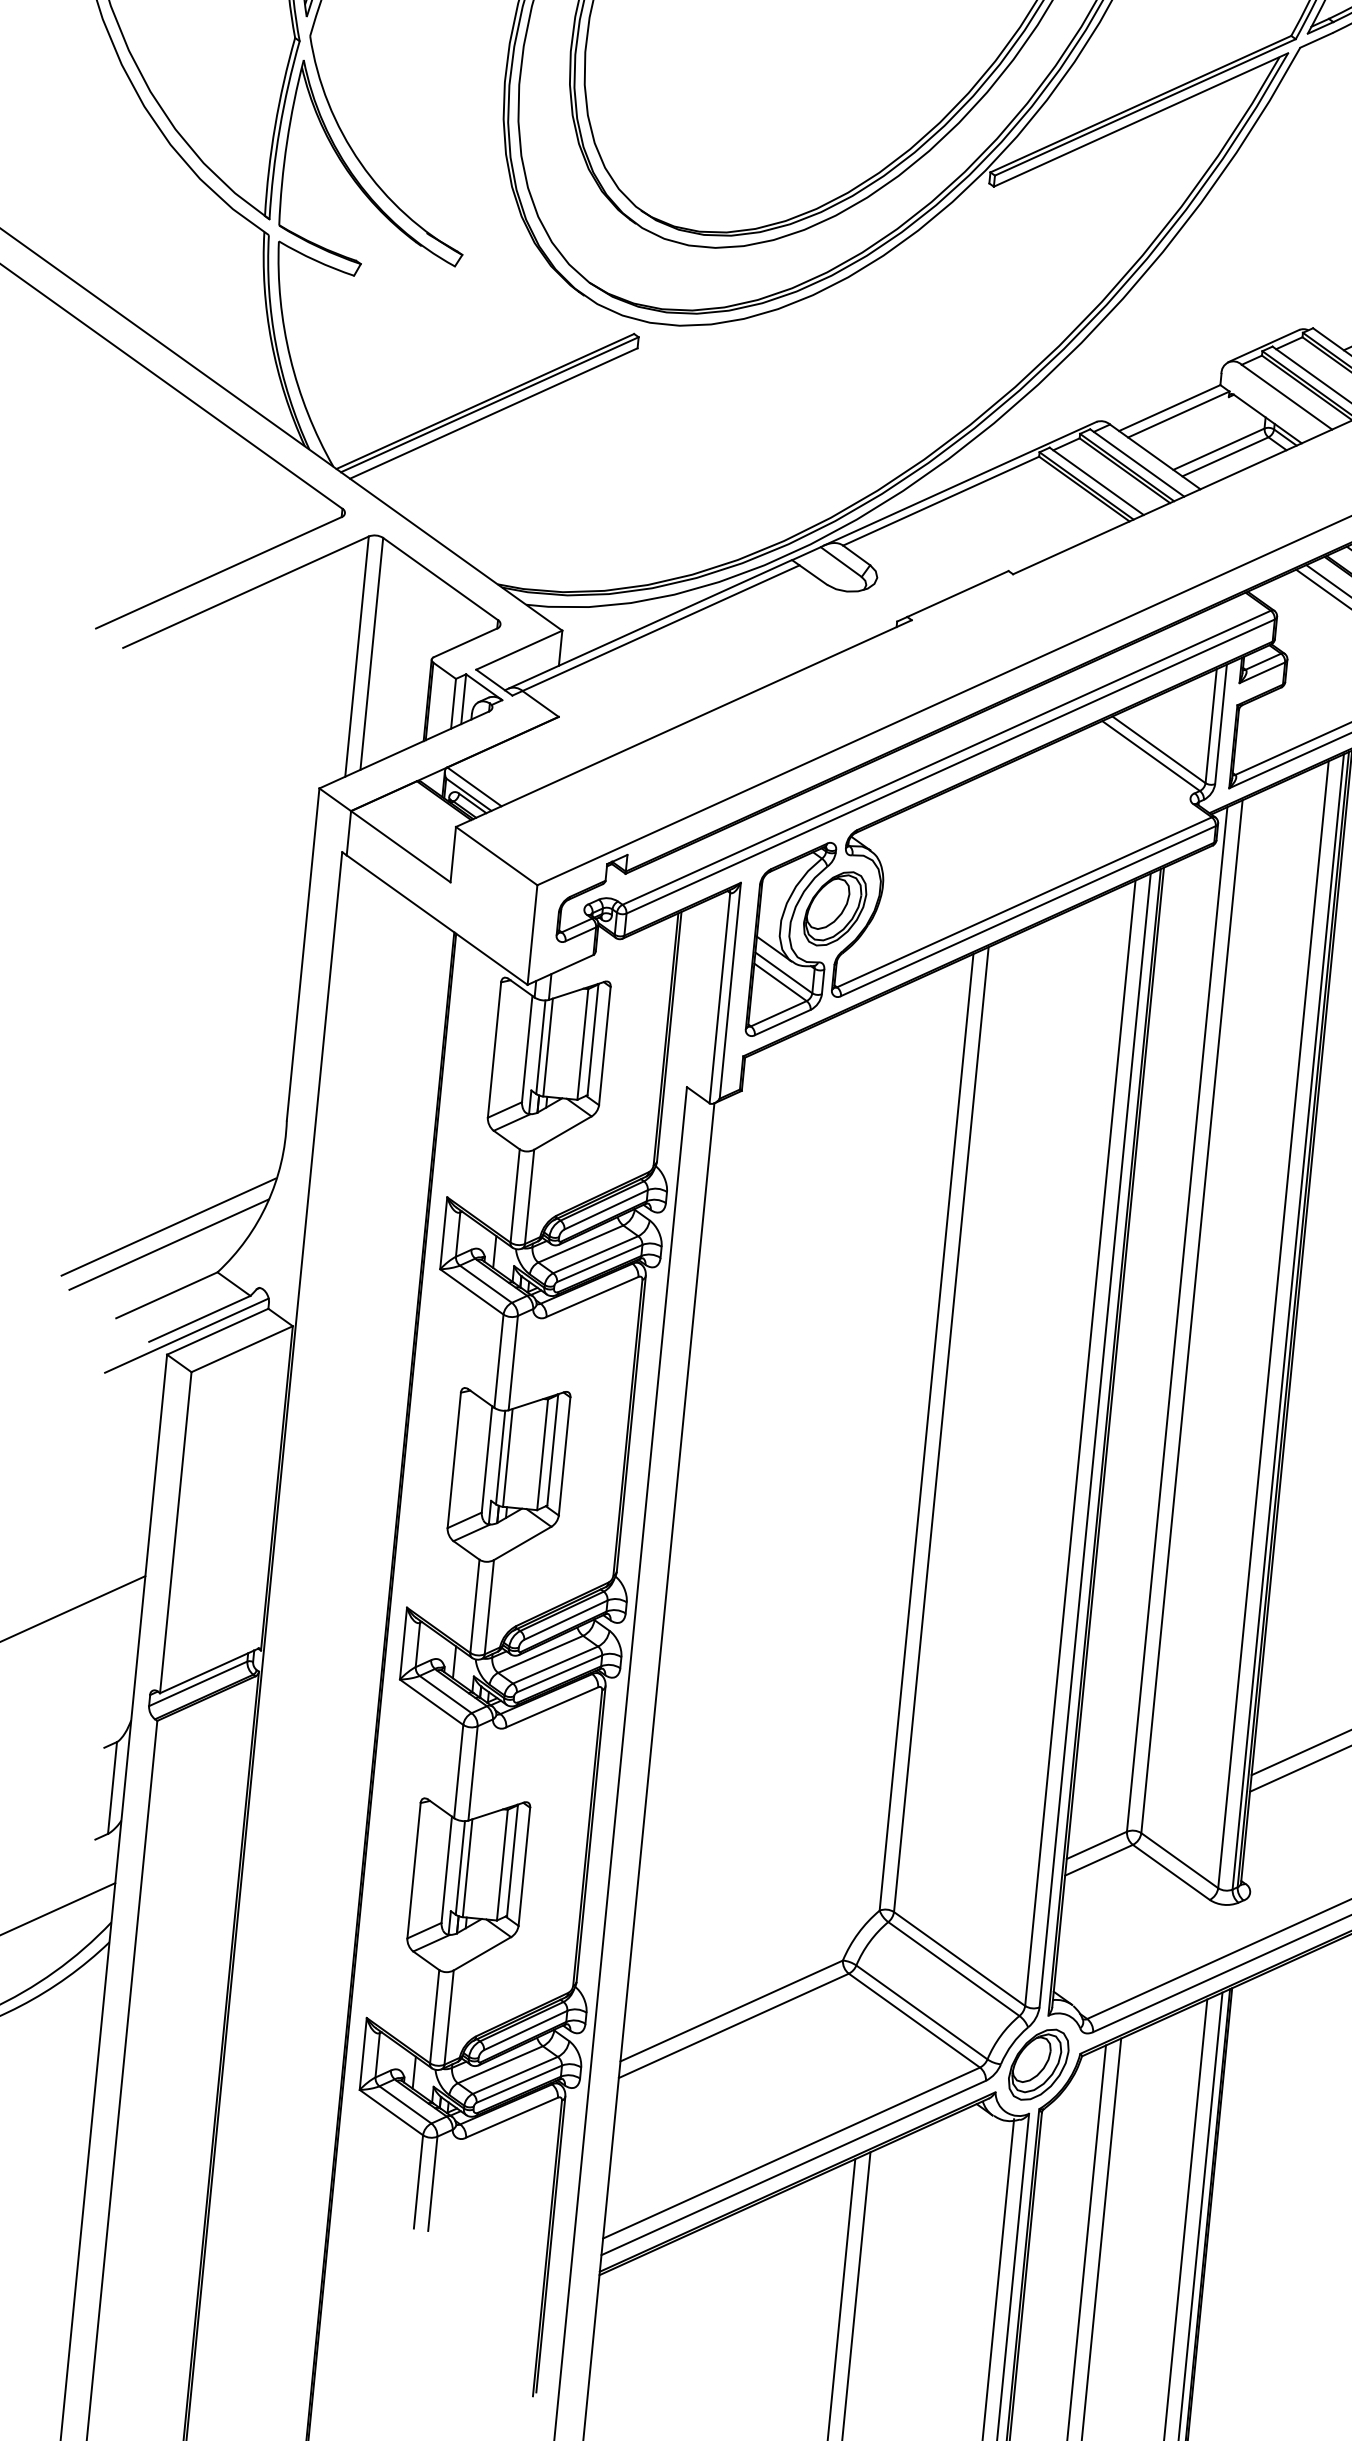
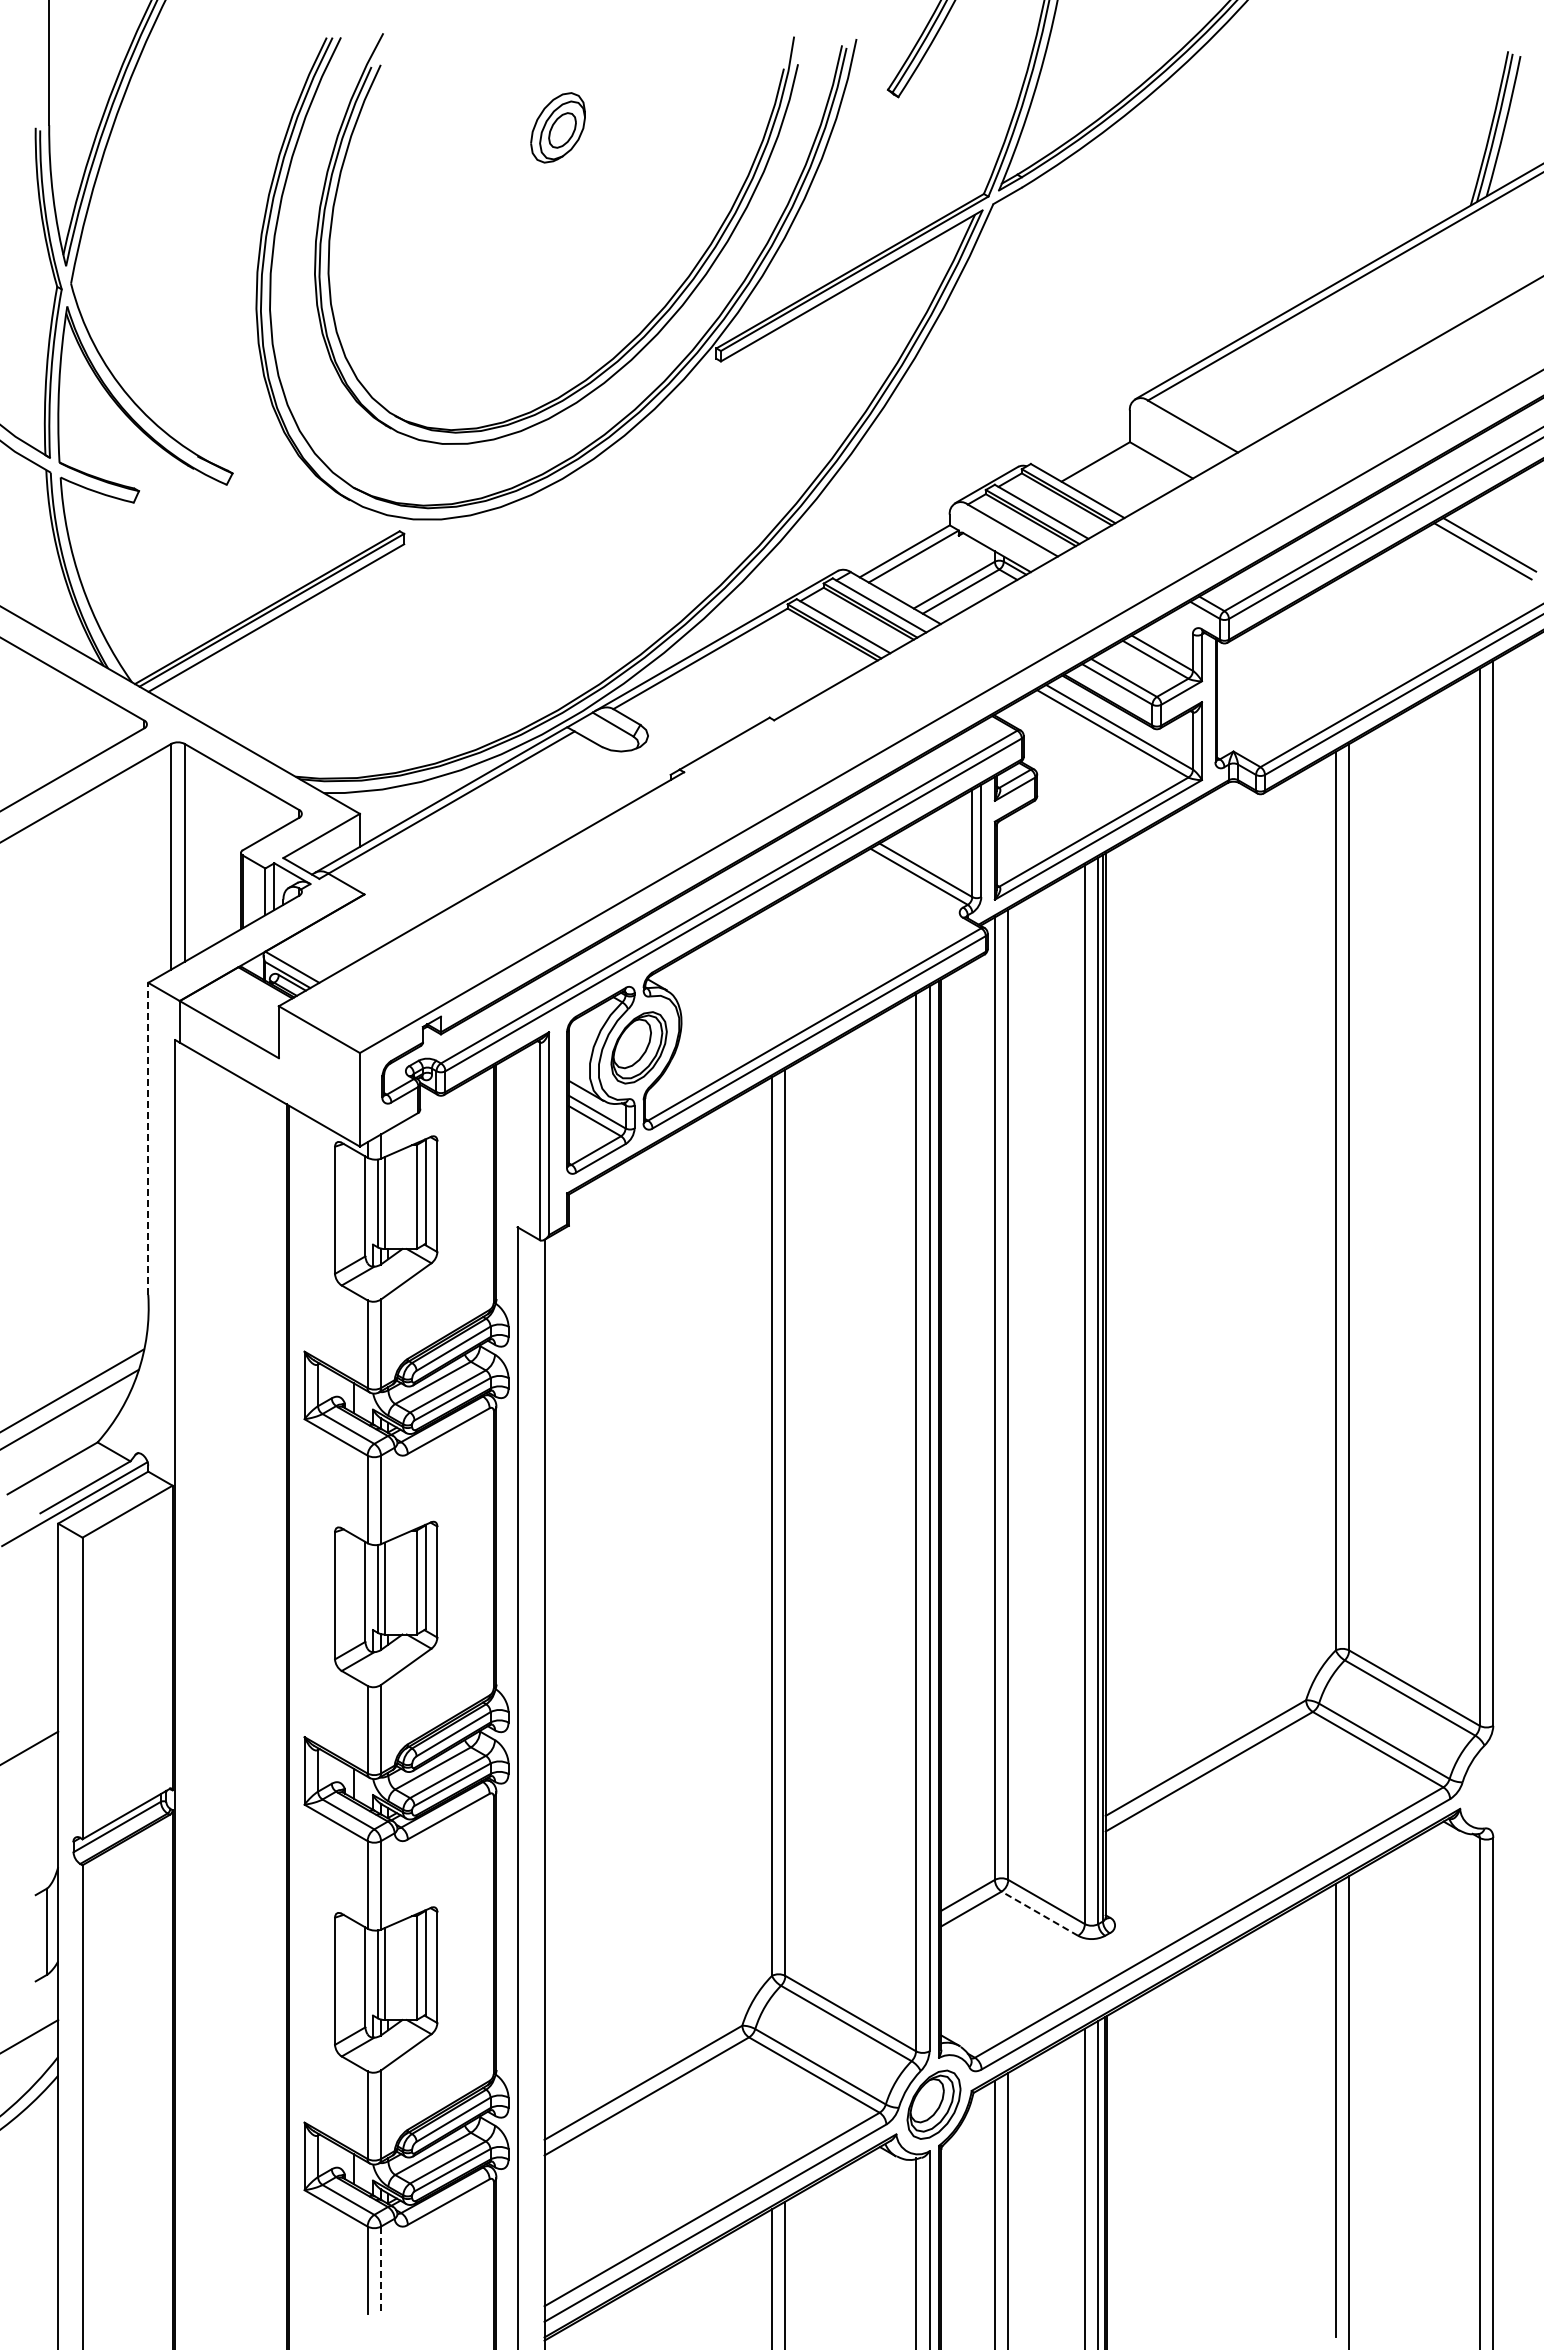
line: (303, 954) -> (148, 1138), solid -> dashed
line: (1170, 1872) -> (1039, 1913), solid -> dashed
line: (433, 2184) -> (381, 2271), solid -> dashed

